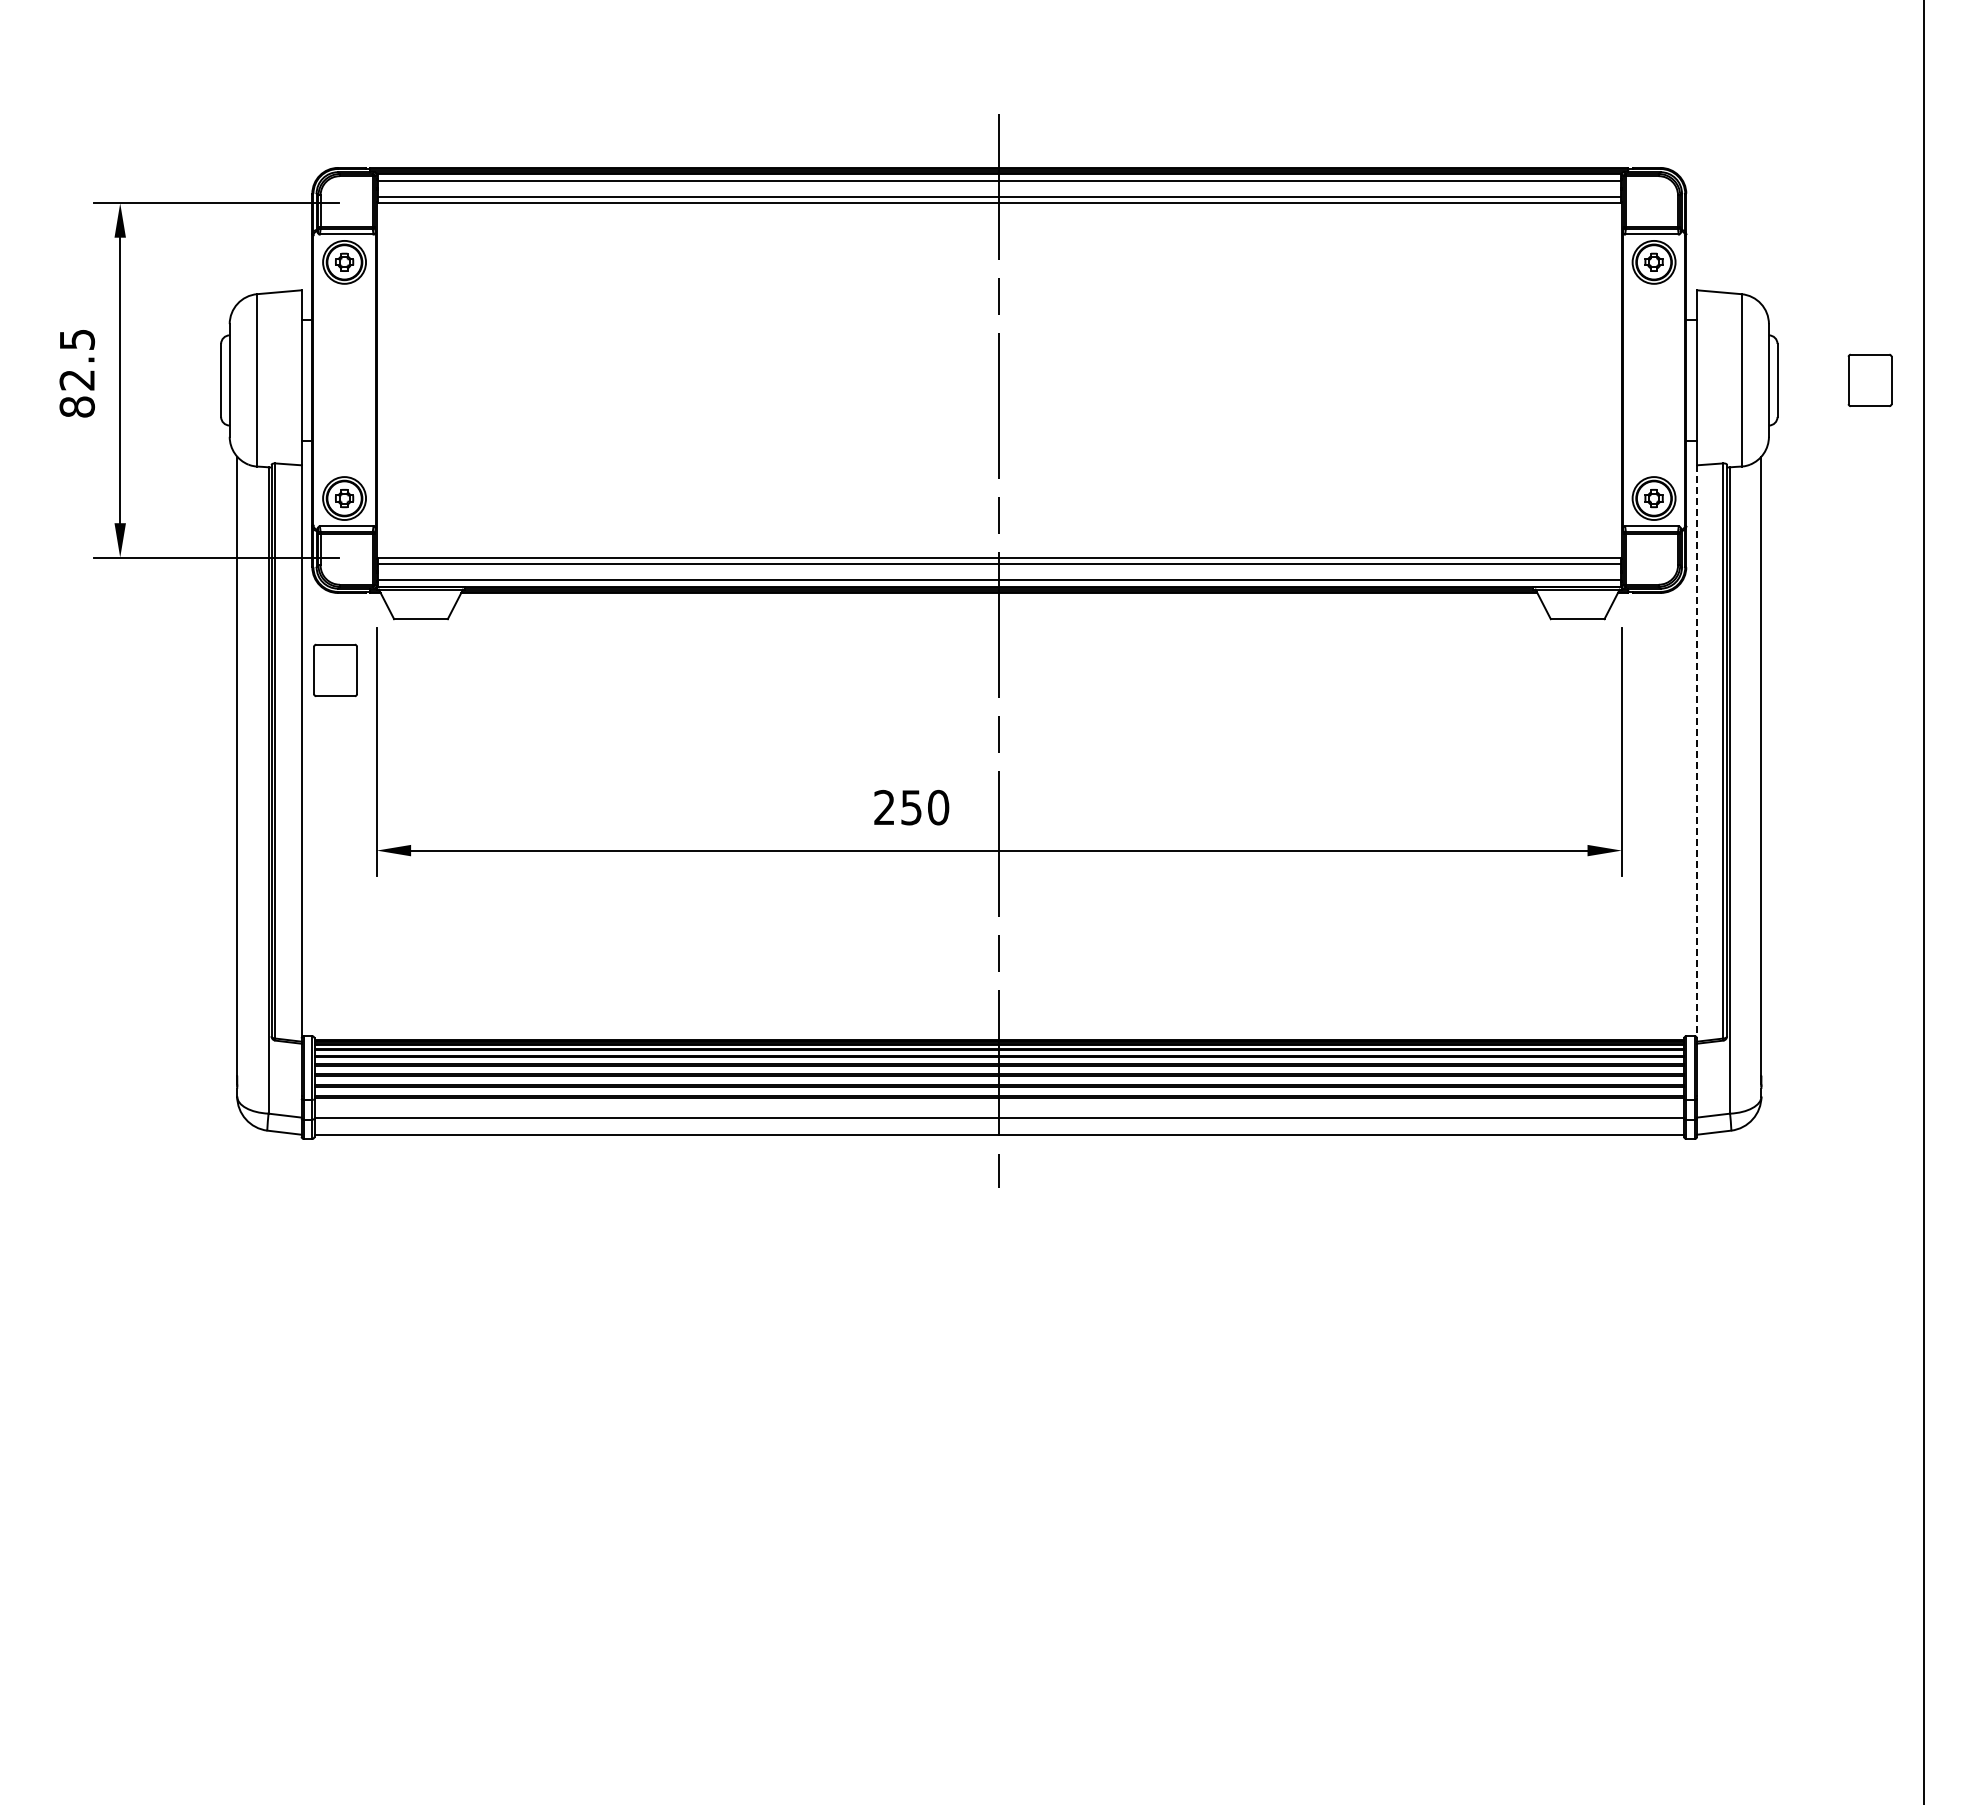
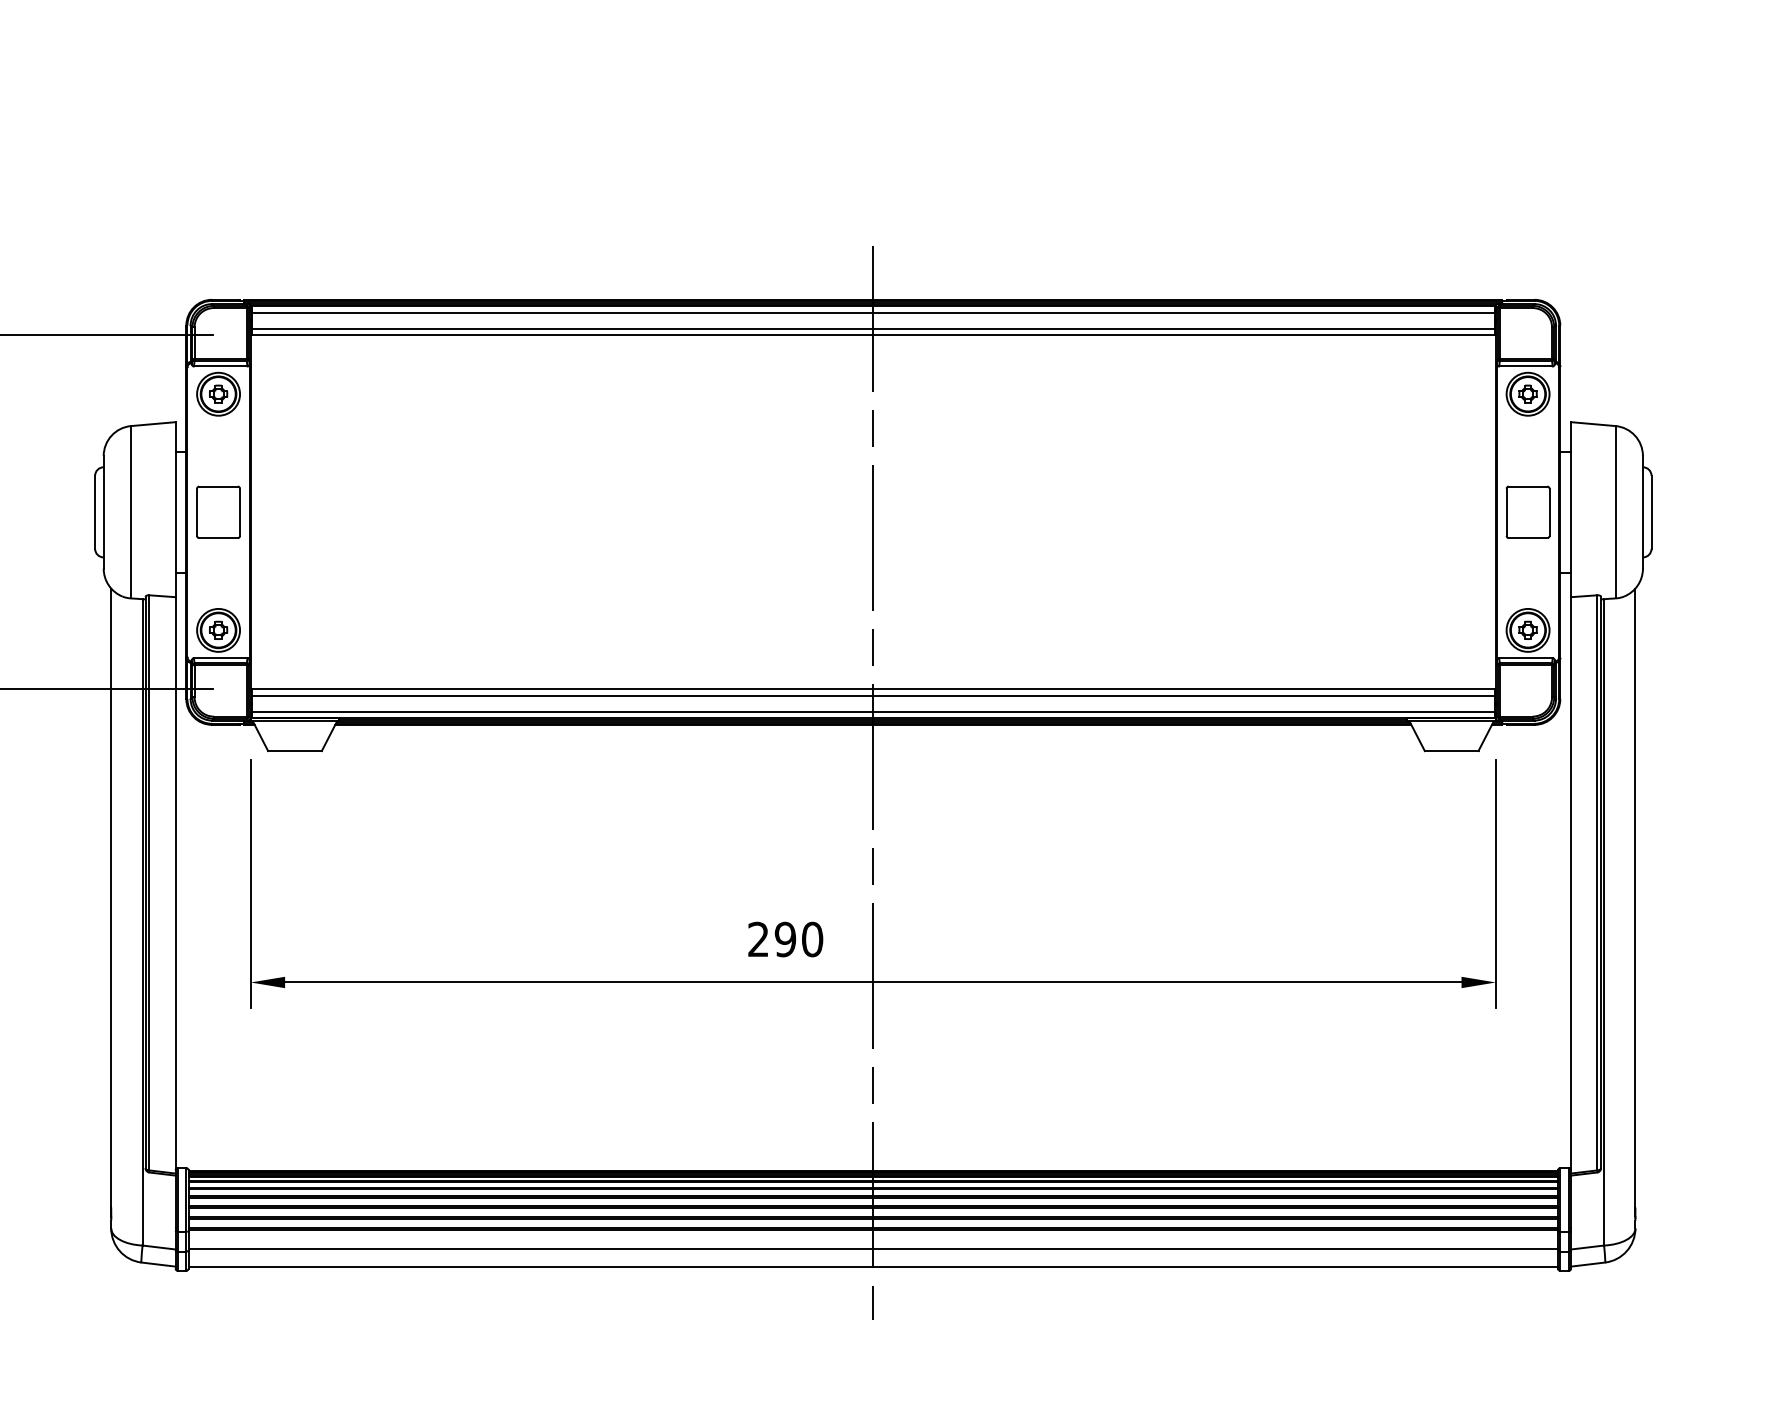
part: (1869, 379) -> (1527, 511), moved
part: (335, 669) -> (218, 511), moved
line: (1697, 753) -> (1571, 885), dashed -> solid
text: (911, 807) -> (785, 939), 250 -> 290

